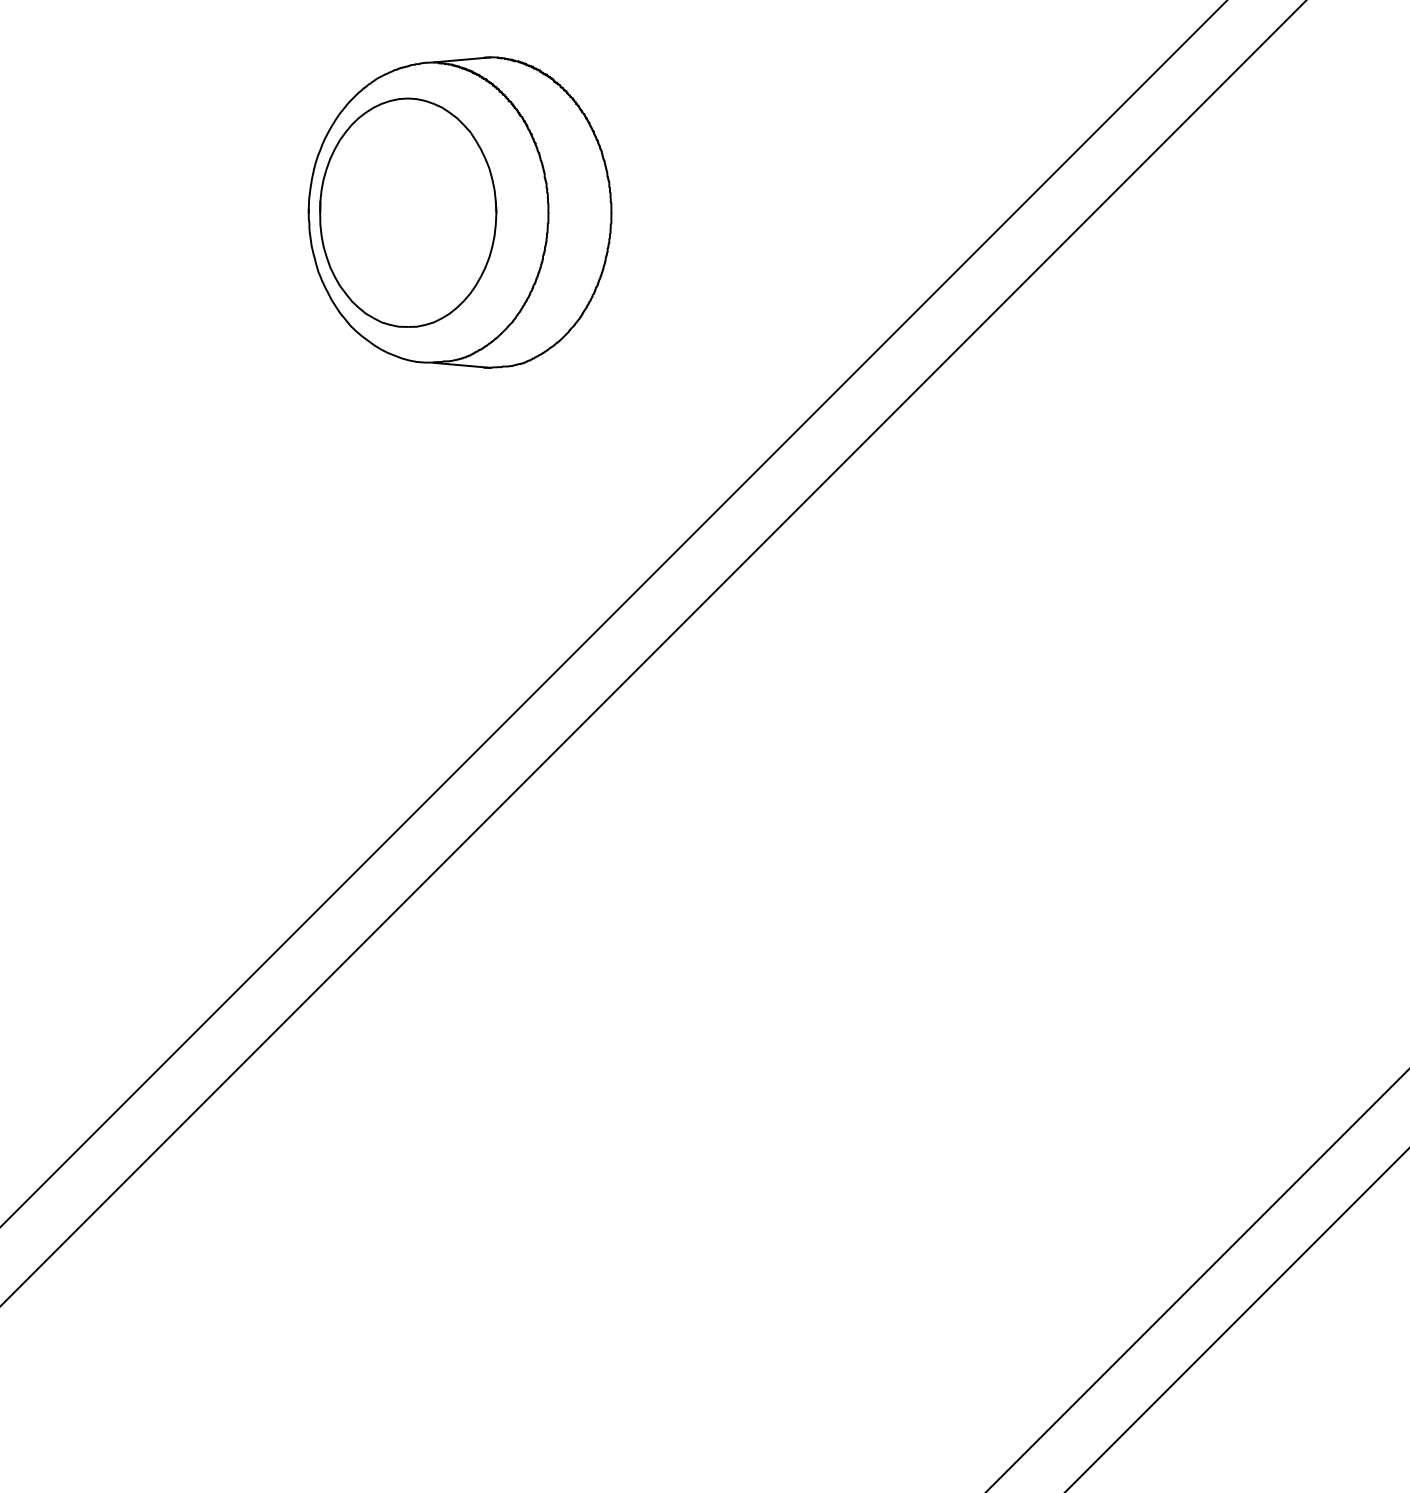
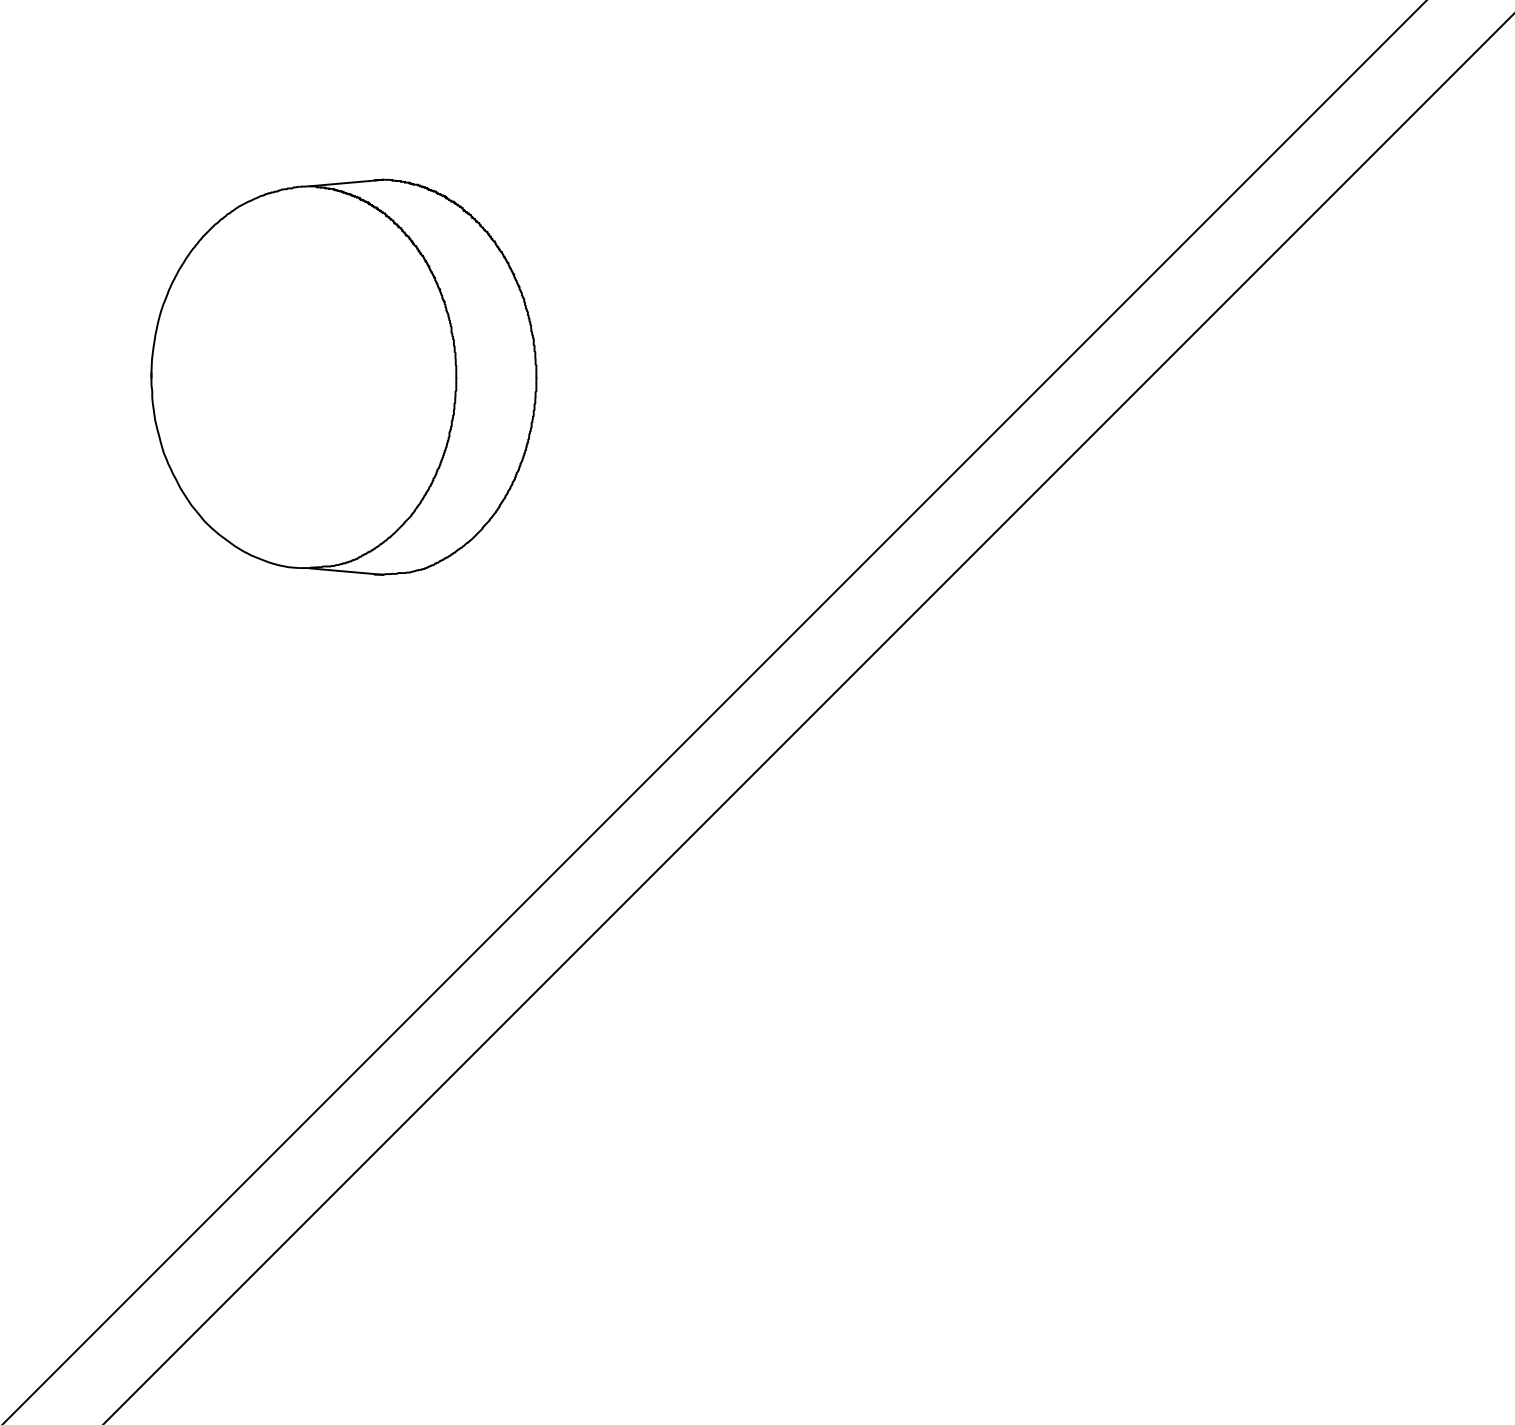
part: (408, 212) -> (278, 377), removed

